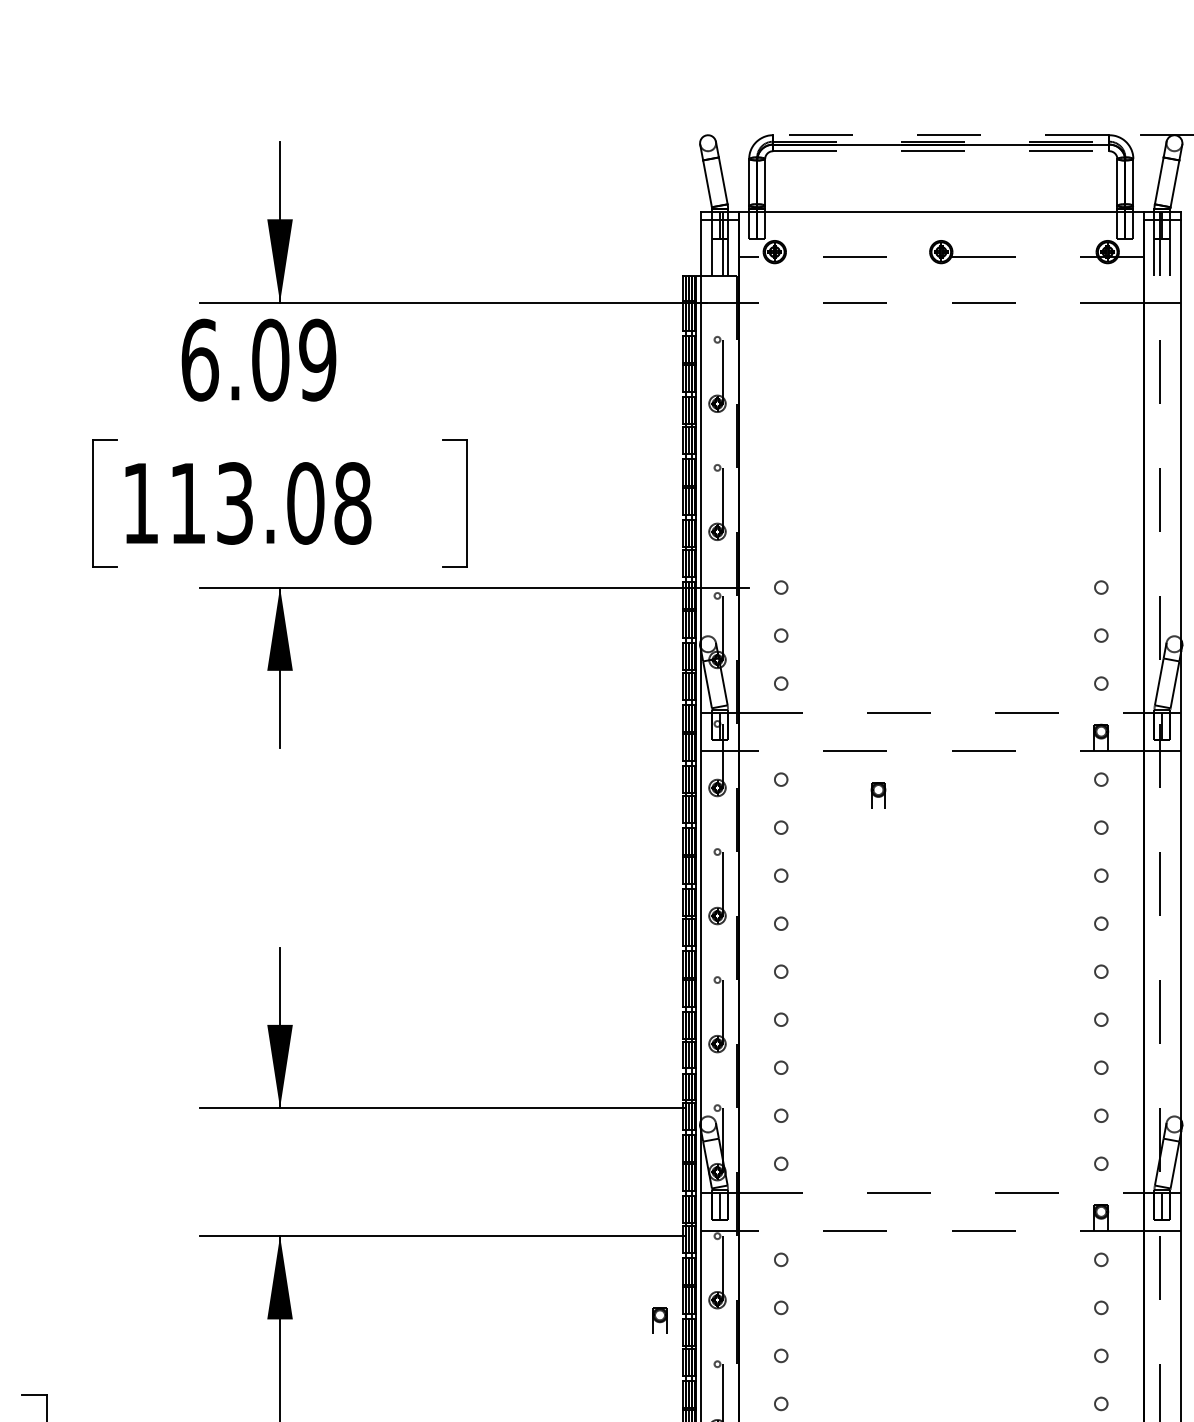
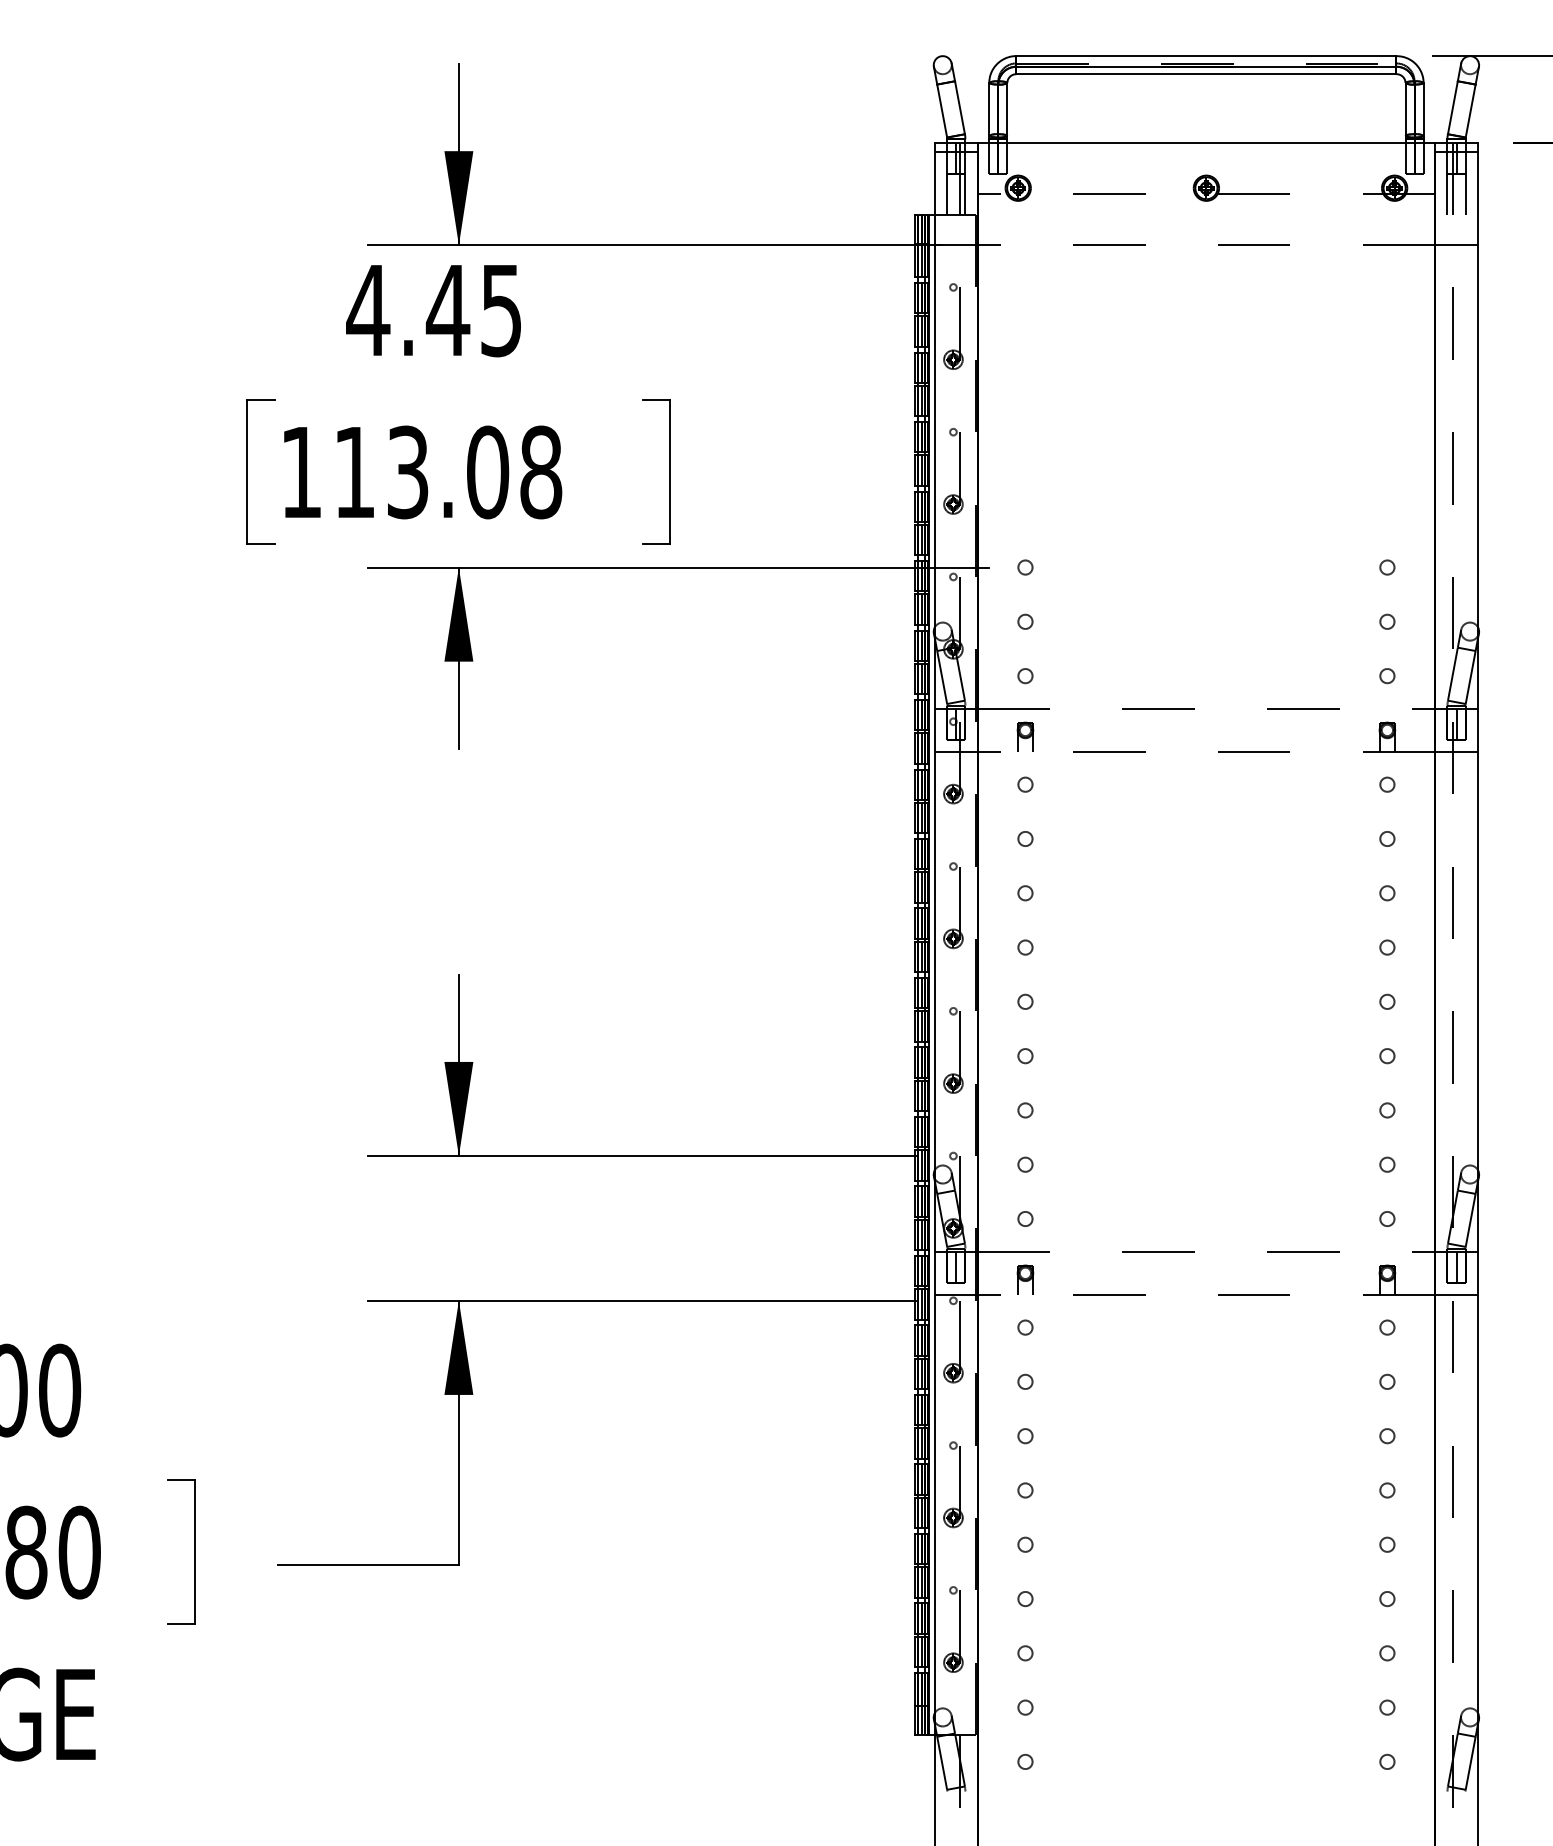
line: (940, 135) -> (1205, 56), dashed -> solid
line: (941, 151) -> (1206, 74), dashed -> solid
text: (258, 360) -> (434, 310), 6.09 -> 4.45
part: (878, 795) -> (1025, 736), moved
part: (660, 1320) -> (1025, 1279), moved

